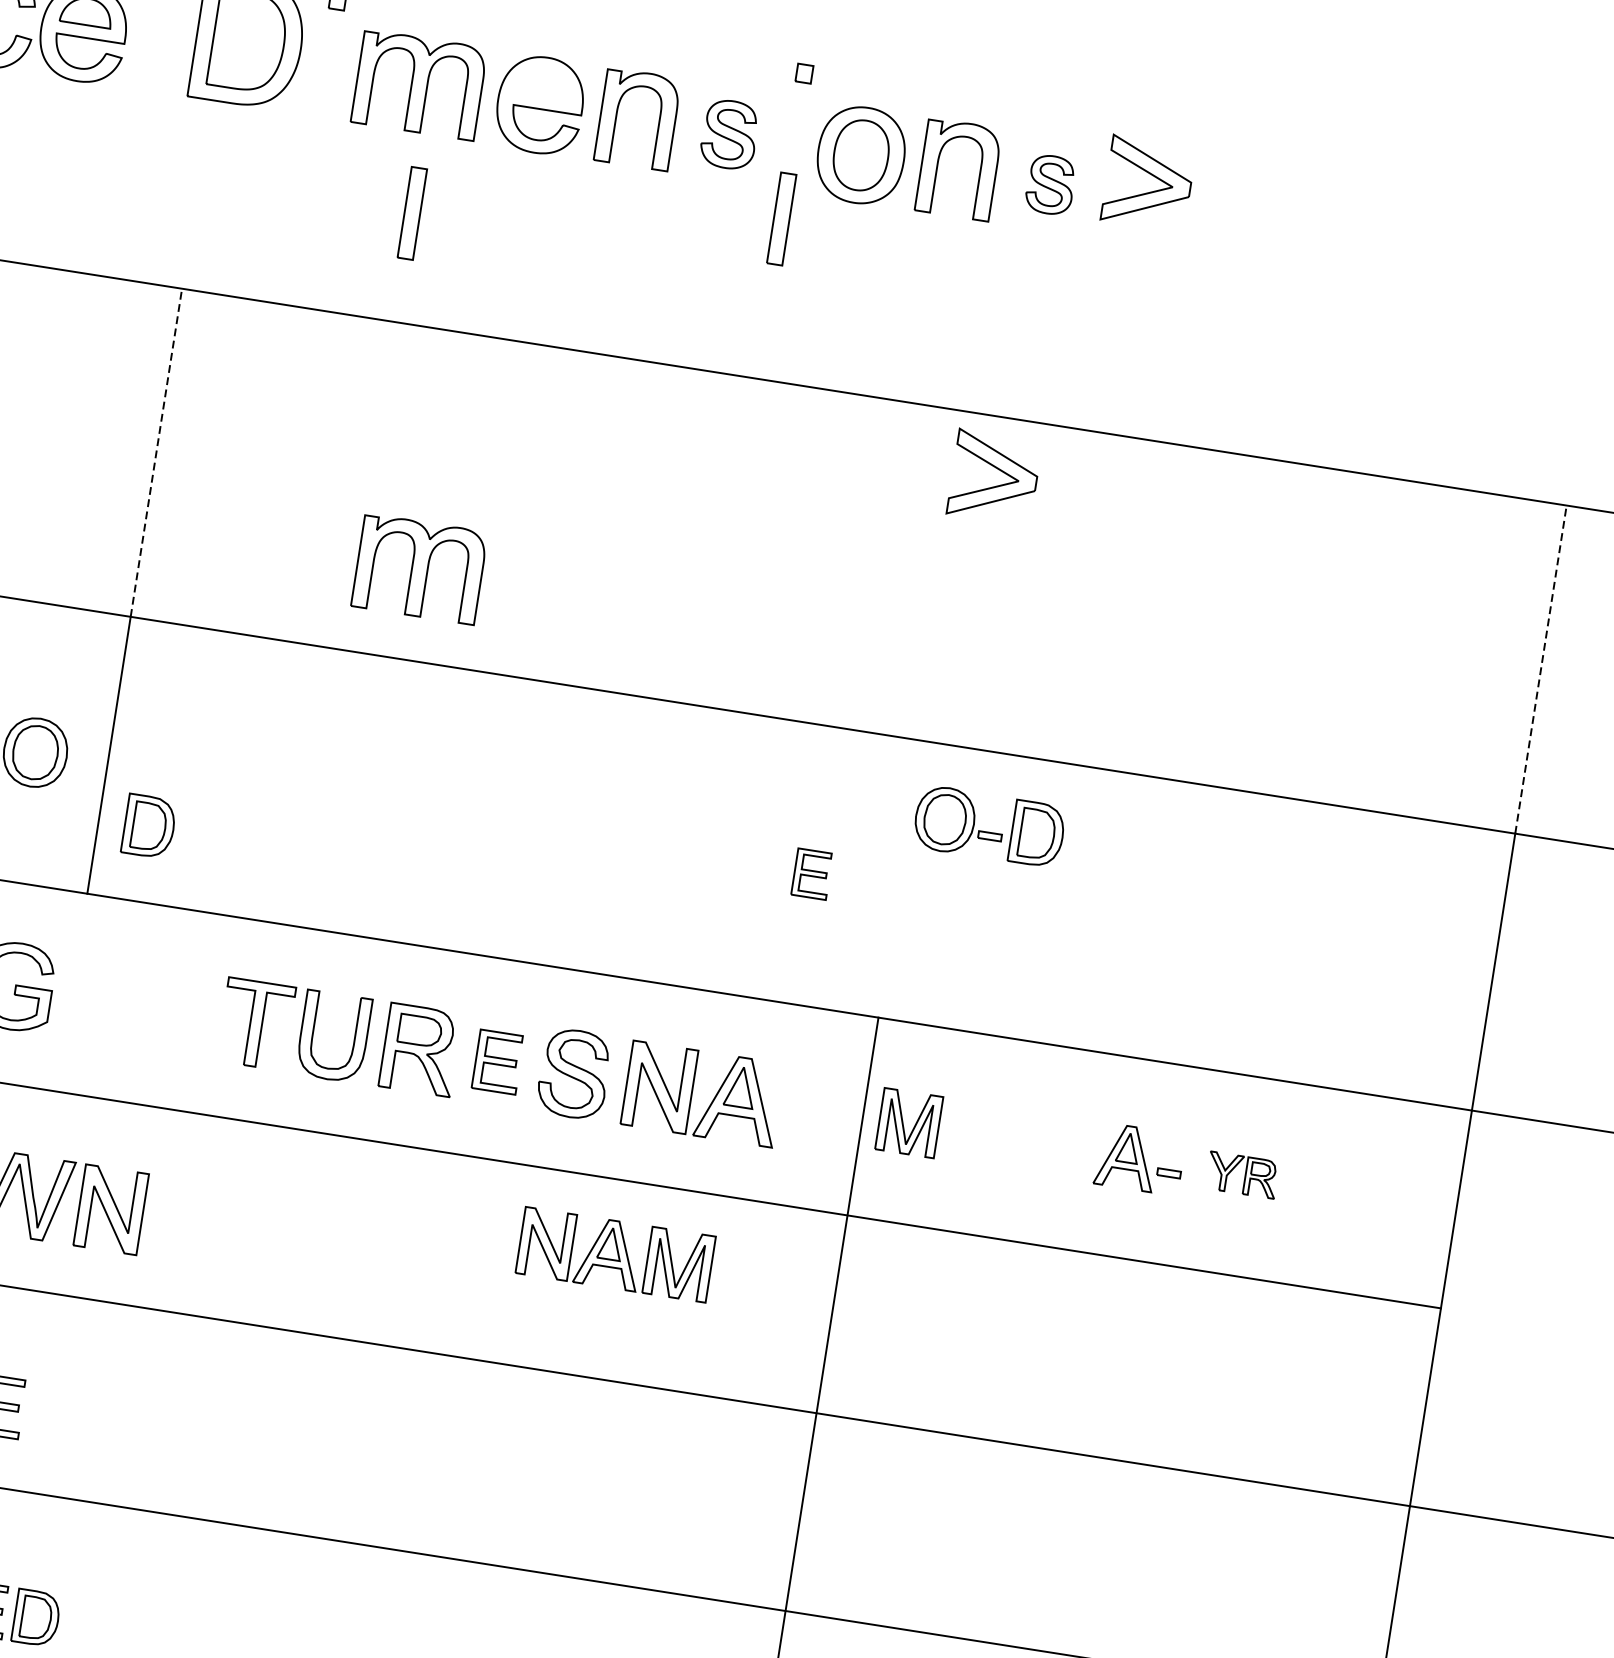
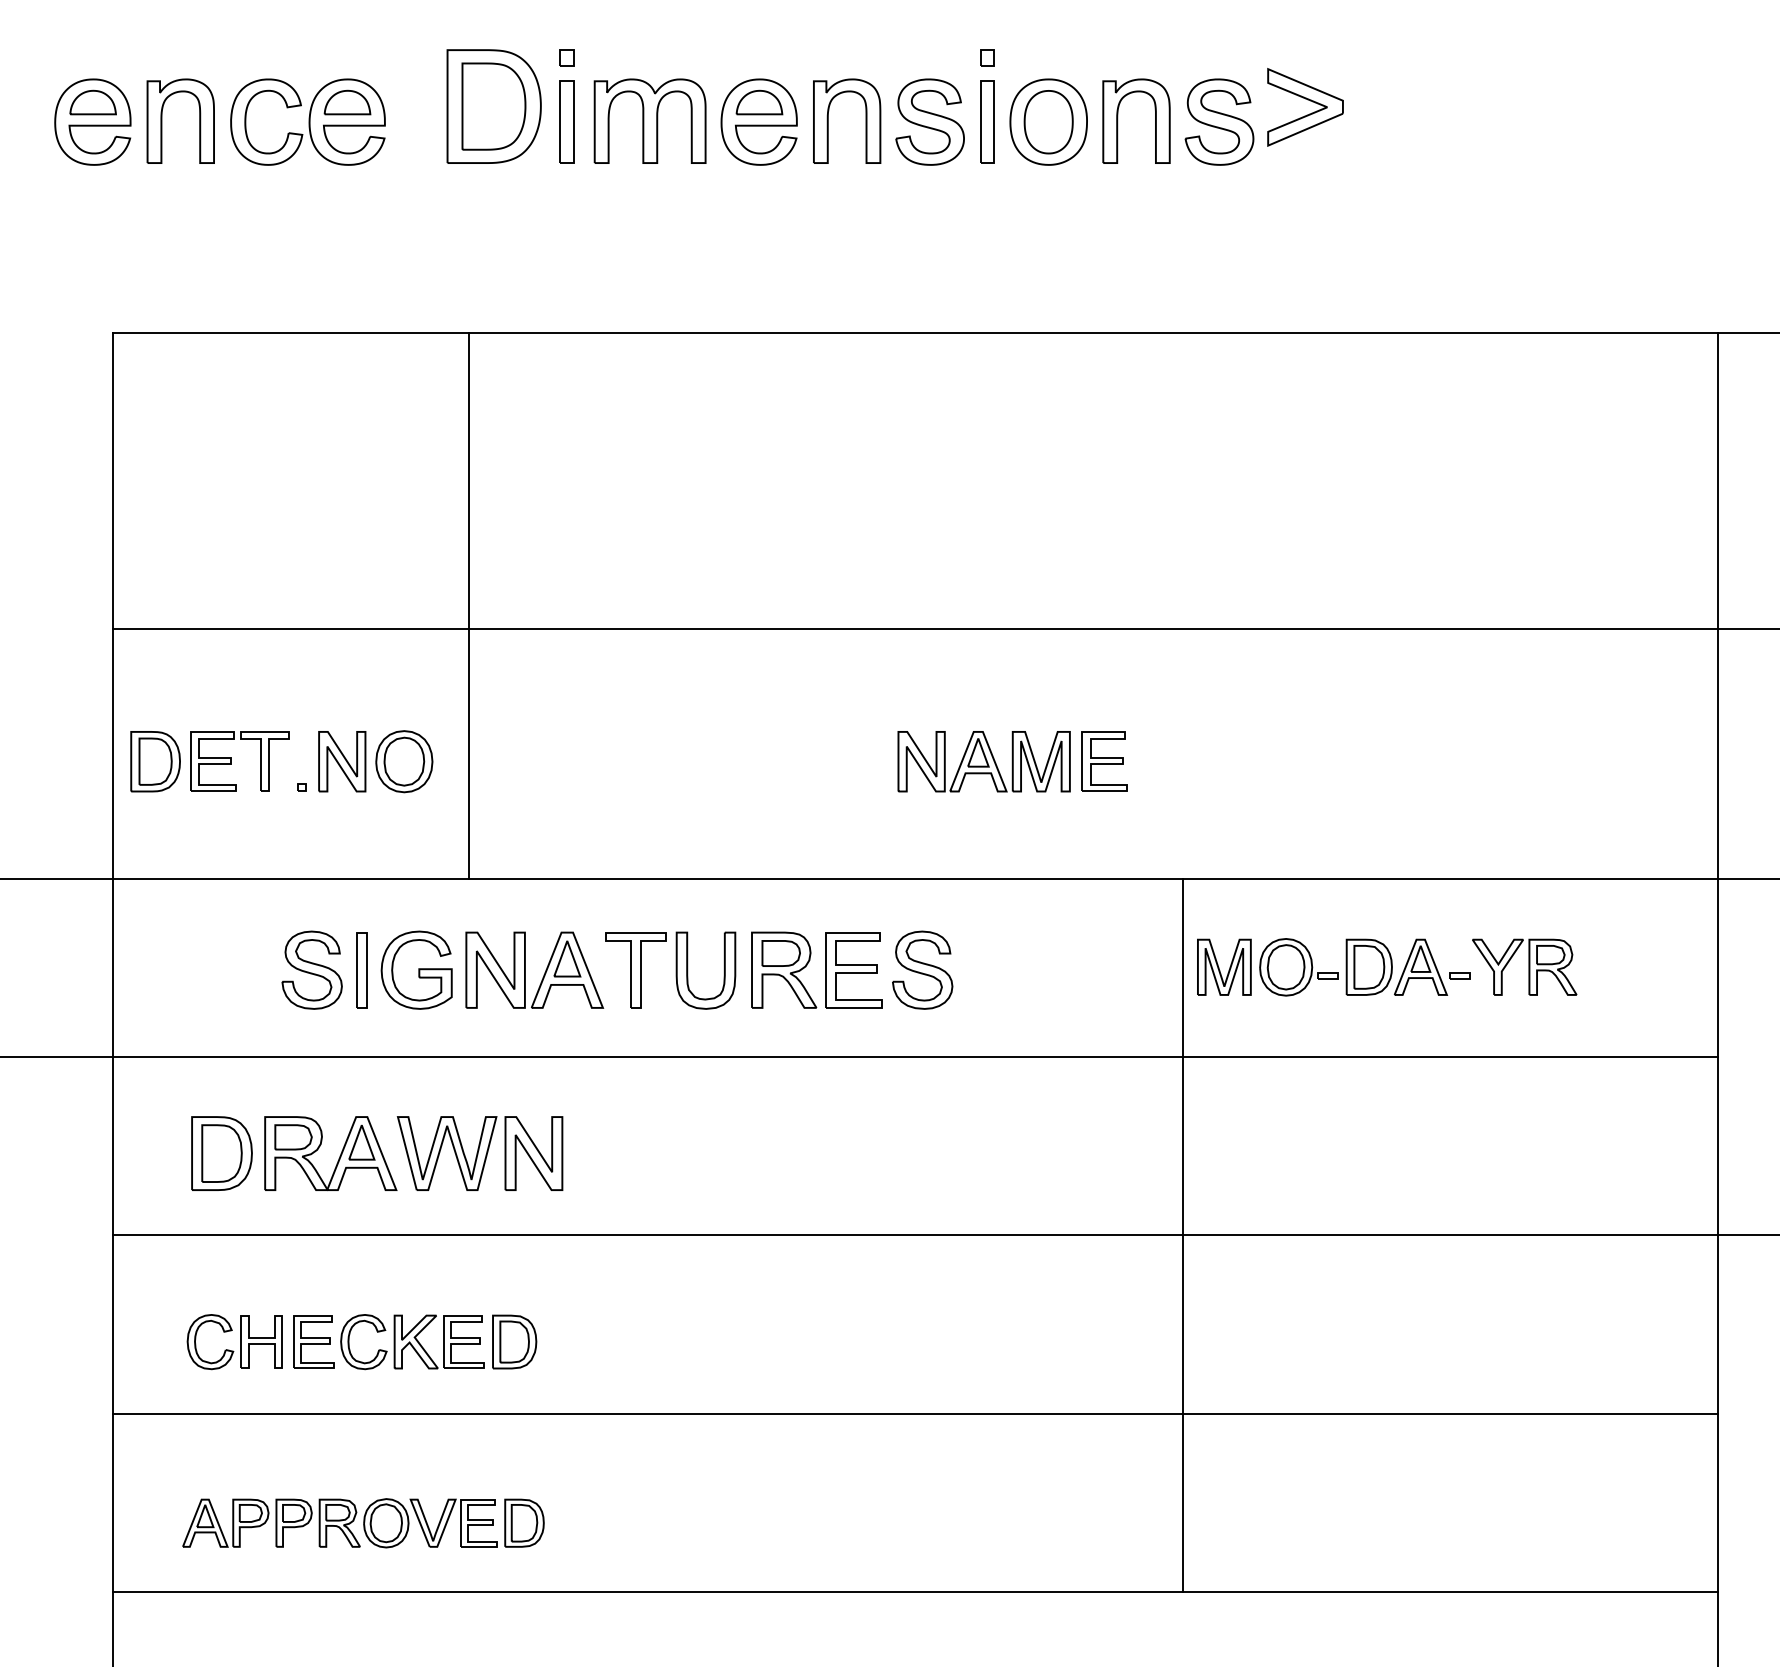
part: (543, 83) -> (759, 102), added
part: (729, 133) -> (929, 121), size x1.43
part: (1050, 184) -> (1219, 121), size x1.67
part: (412, 212) -> (566, 121), moved
part: (781, 218) -> (987, 121), moved
line: (156, 453) -> (469, 481), dashed -> solid
part: (997, 485) -> (1214, 393), removed
part: (419, 568) -> (716, 546), removed
line: (1540, 669) -> (1717, 481), dashed -> solid
part: (149, 825) -> (514, 1341), moved
part: (988, 826) -> (1325, 967), moved
part: (812, 874) -> (1104, 761), size x1.43
part: (497, 1062) -> (853, 970), size x1.43
part: (692, 1091) -> (525, 969), moved
part: (1242, 1174) -> (1524, 966), size x1.67
part: (614, 1254) -> (983, 761), moved

